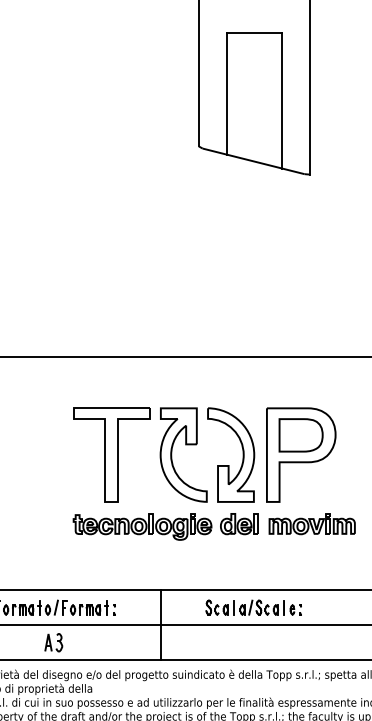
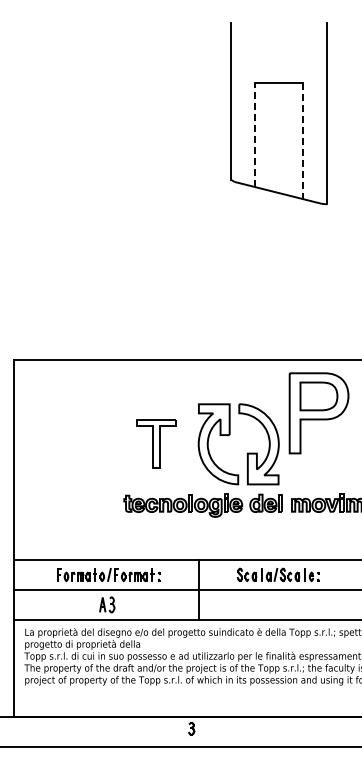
line: (226, 93) -> (255, 134), solid -> dashed
line: (283, 101) -> (303, 141), solid -> dashed
part: (111, 454) -> (156, 443), size x0.6
part: (300, 455) -> (318, 413), moved

